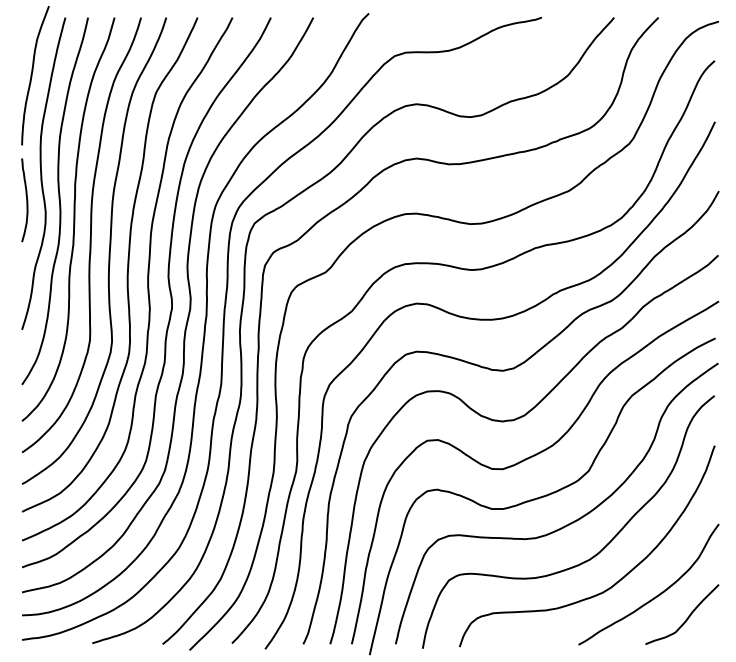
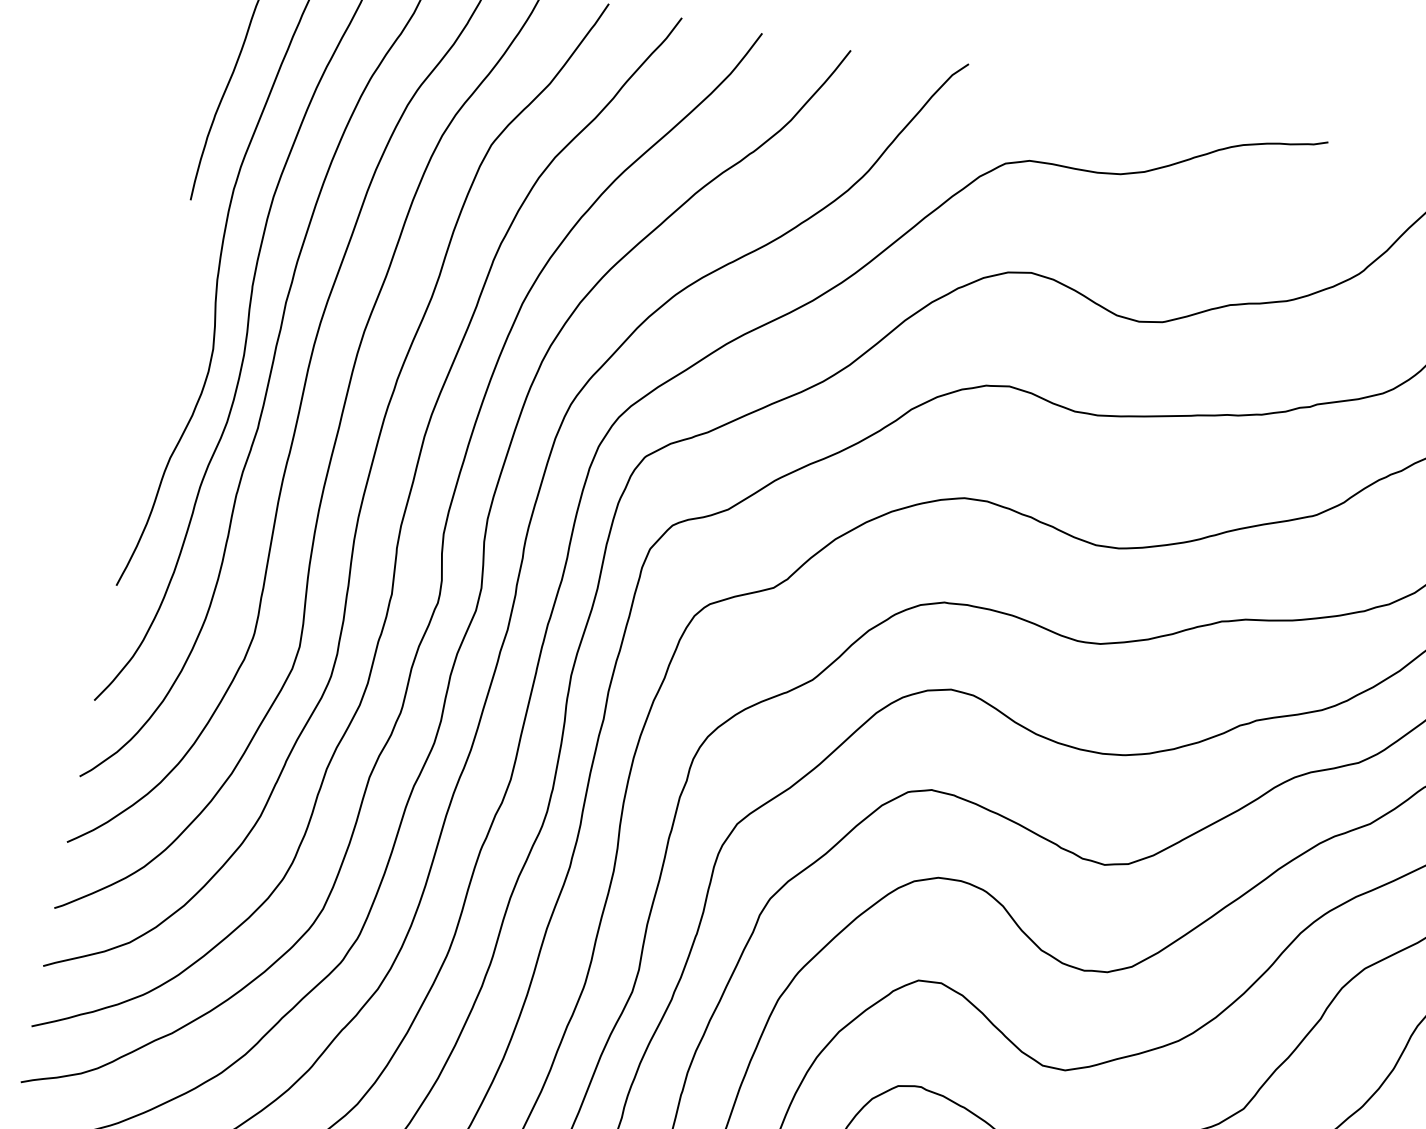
curve: (26, 200) -> (177, 317), removed

